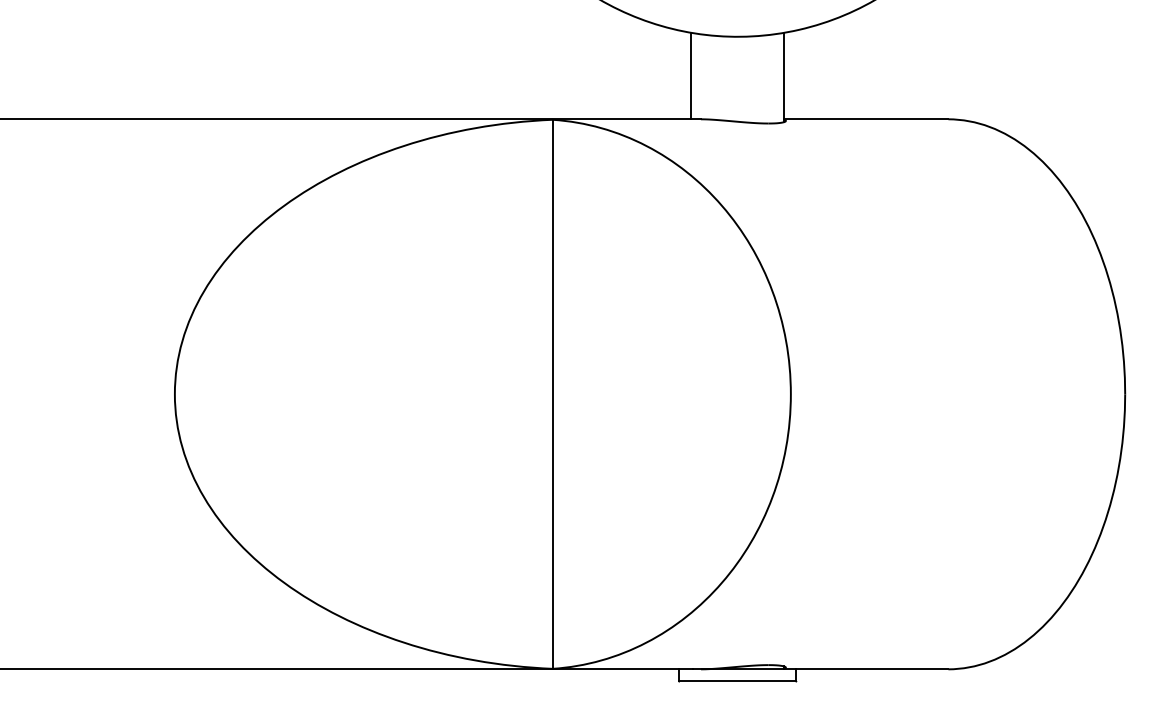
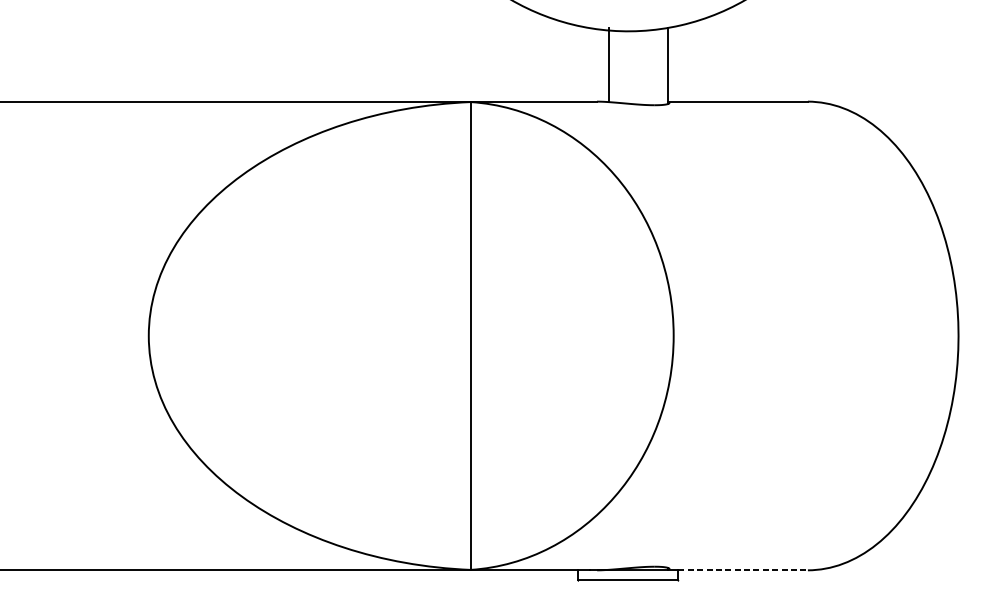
line: (691, 75) -> (608, 64), moved
line: (872, 669) -> (743, 570), solid -> dashed

